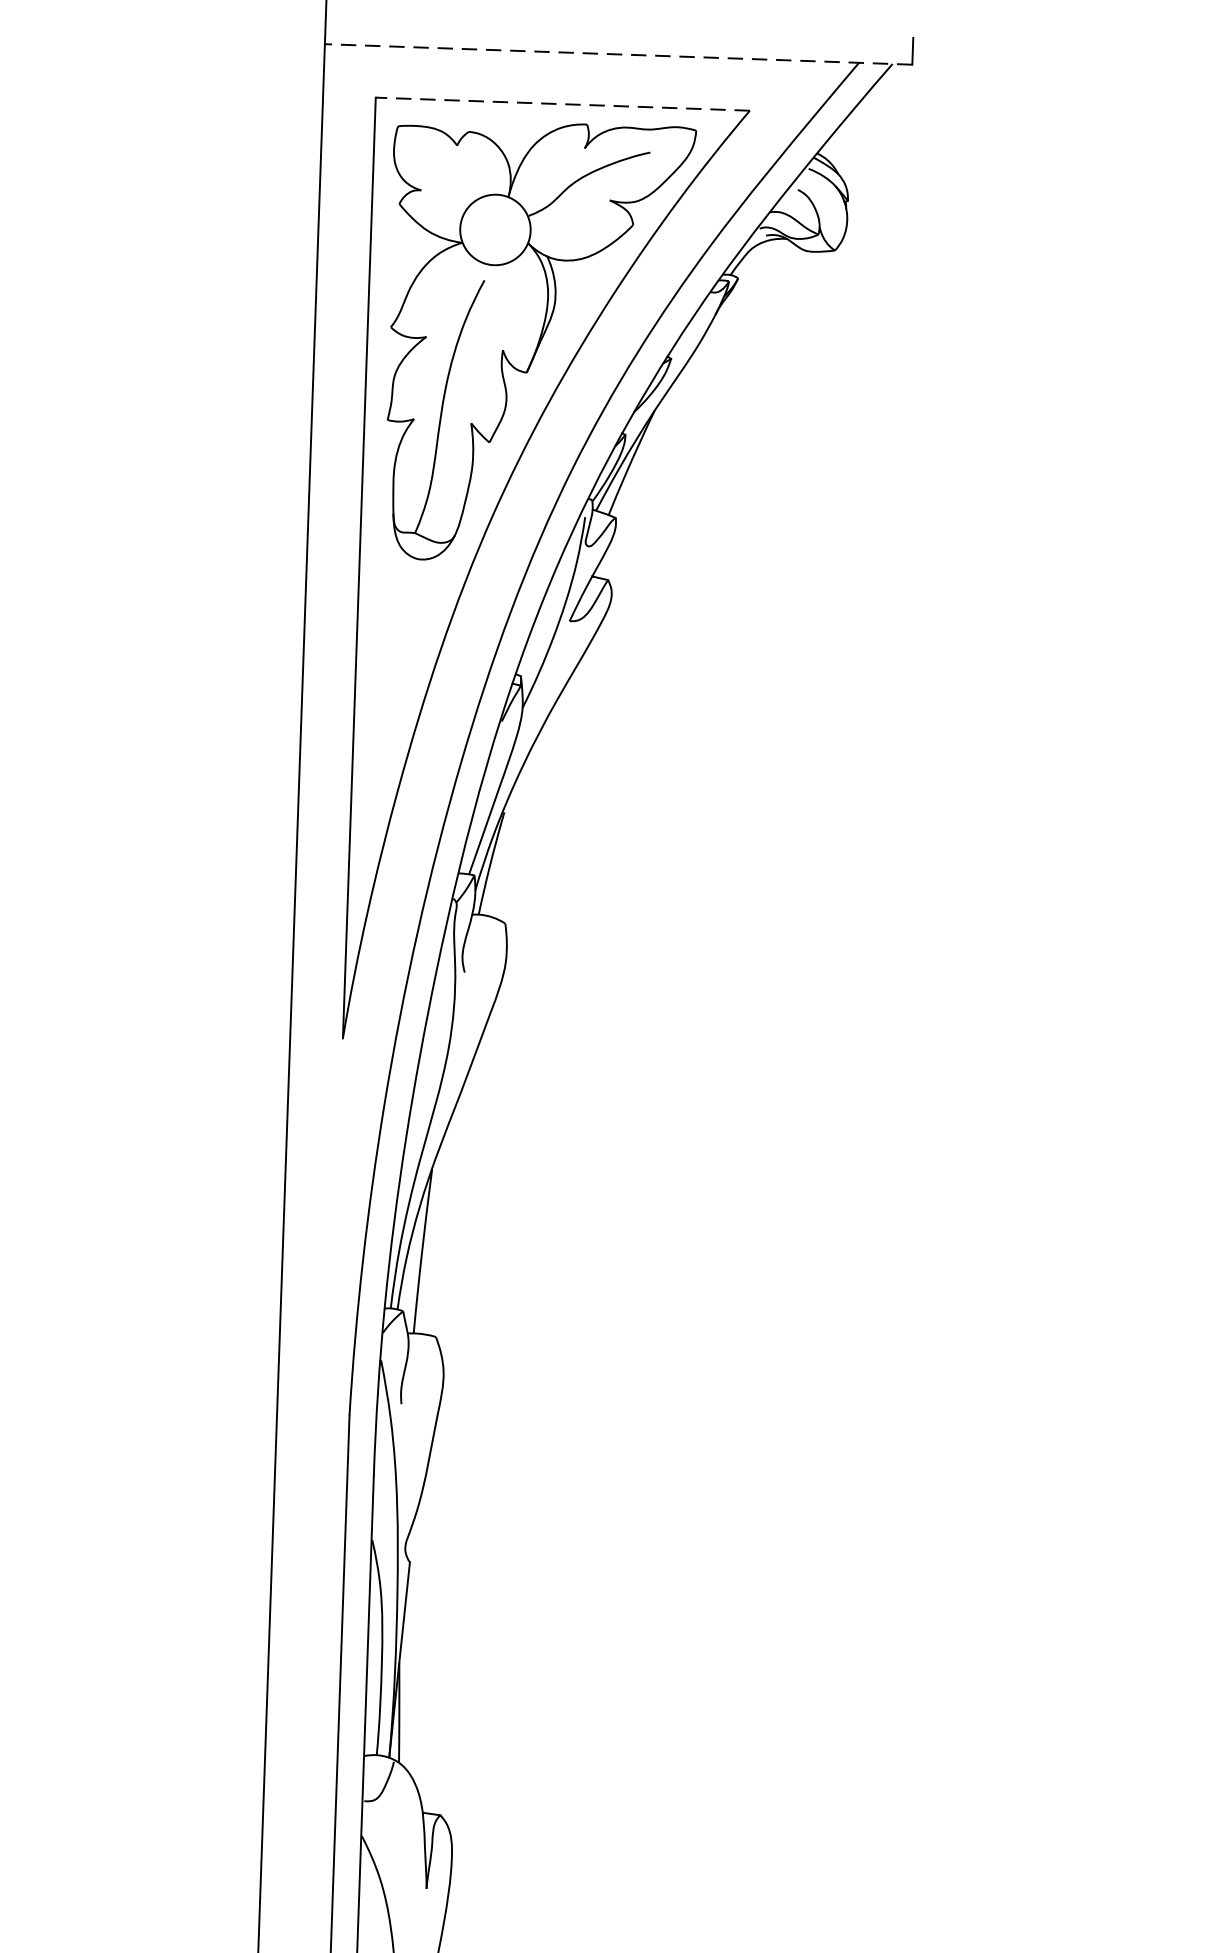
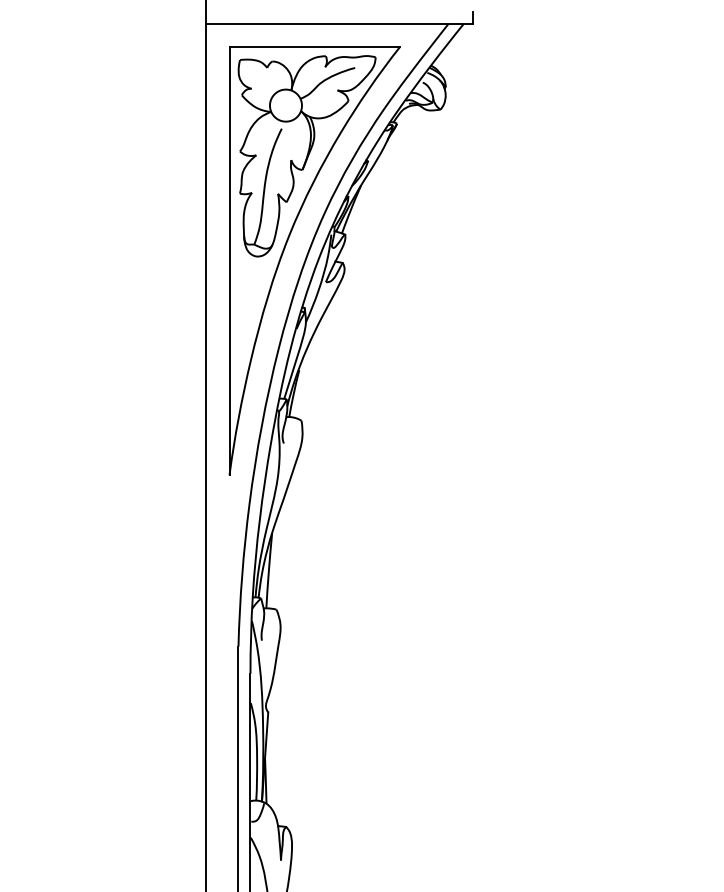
line: (619, 53) -> (339, 23), dashed -> solid
line: (562, 104) -> (314, 47), dashed -> solid

